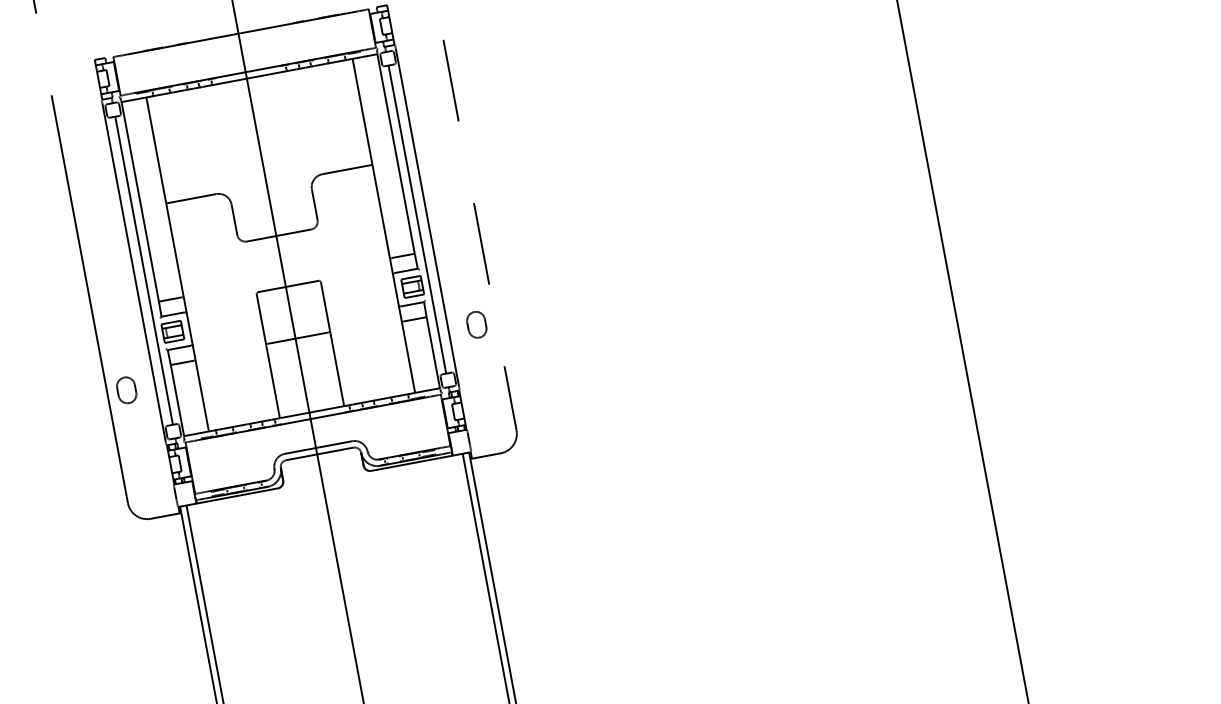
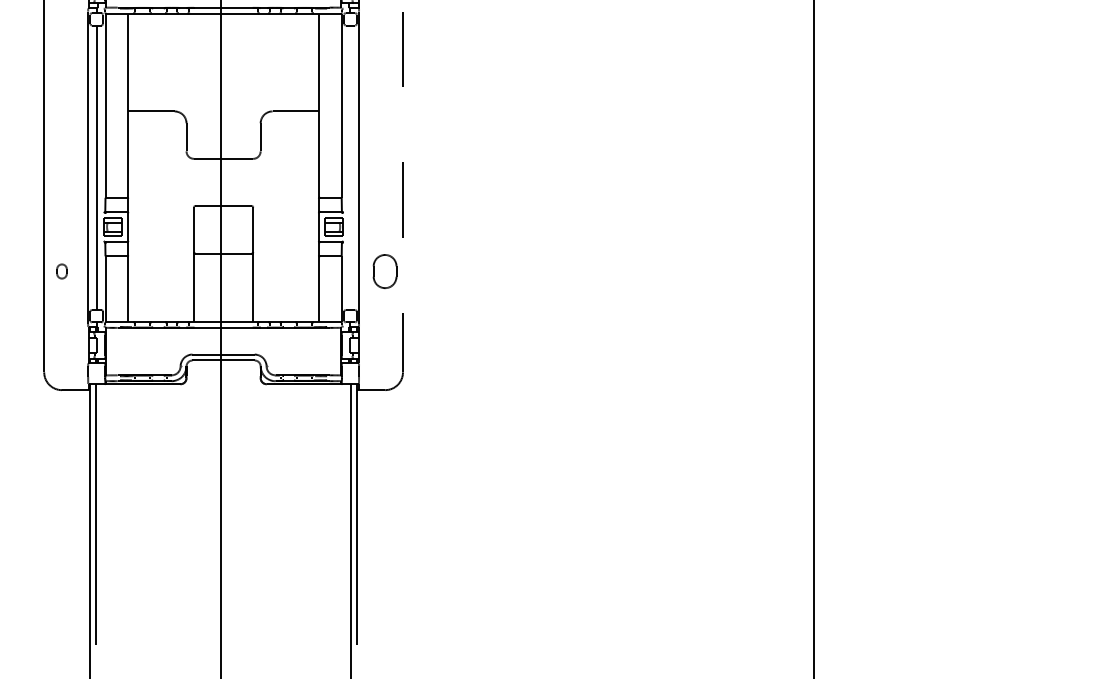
line: (417, 219) -> (349, 167), removed
part: (477, 324) -> (385, 271), size x1.4
part: (126, 390) -> (61, 271), size x0.6

